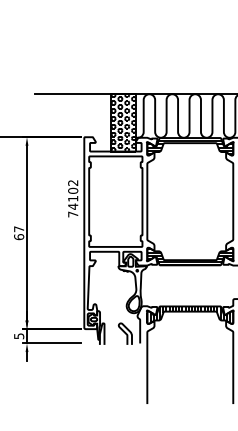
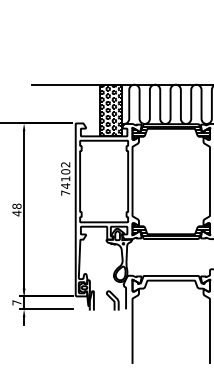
text: (19, 233) -> (17, 210), 67 -> 48
hatch: (188, 314) -> (169, 283), removed
text: (19, 336) -> (17, 303), 5 -> 7

